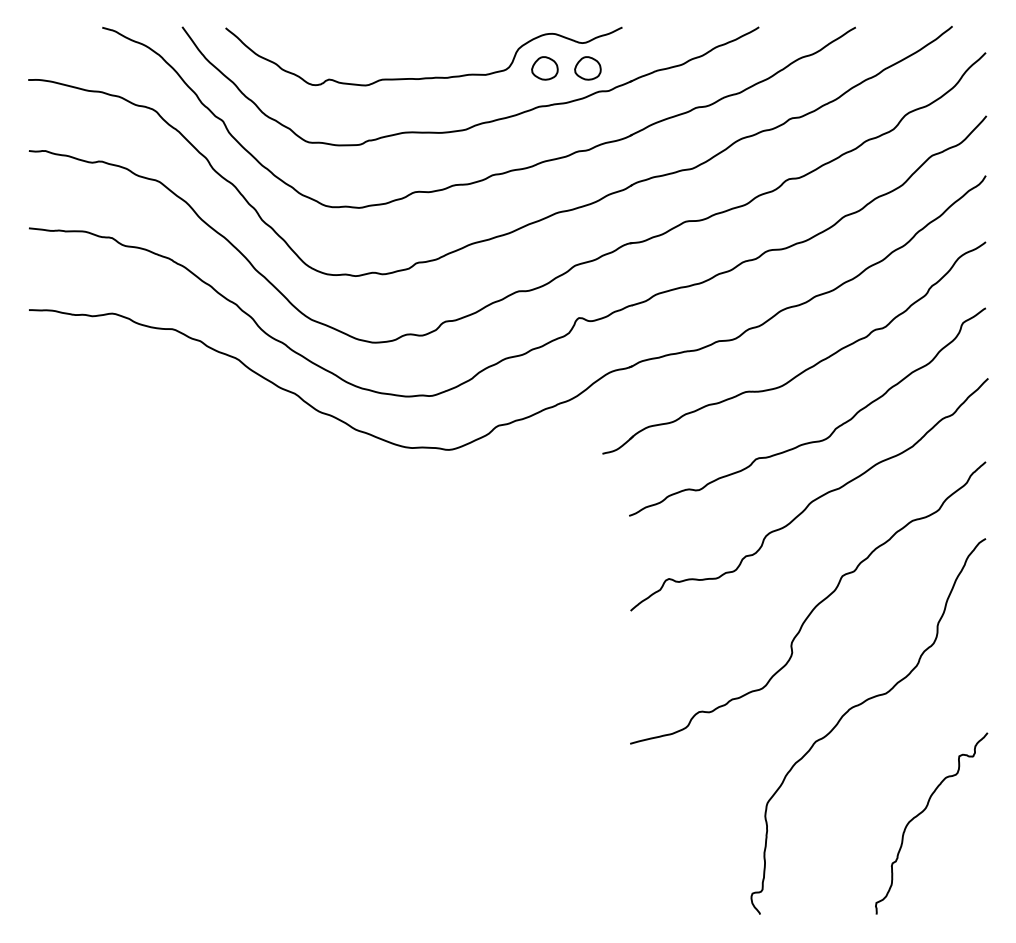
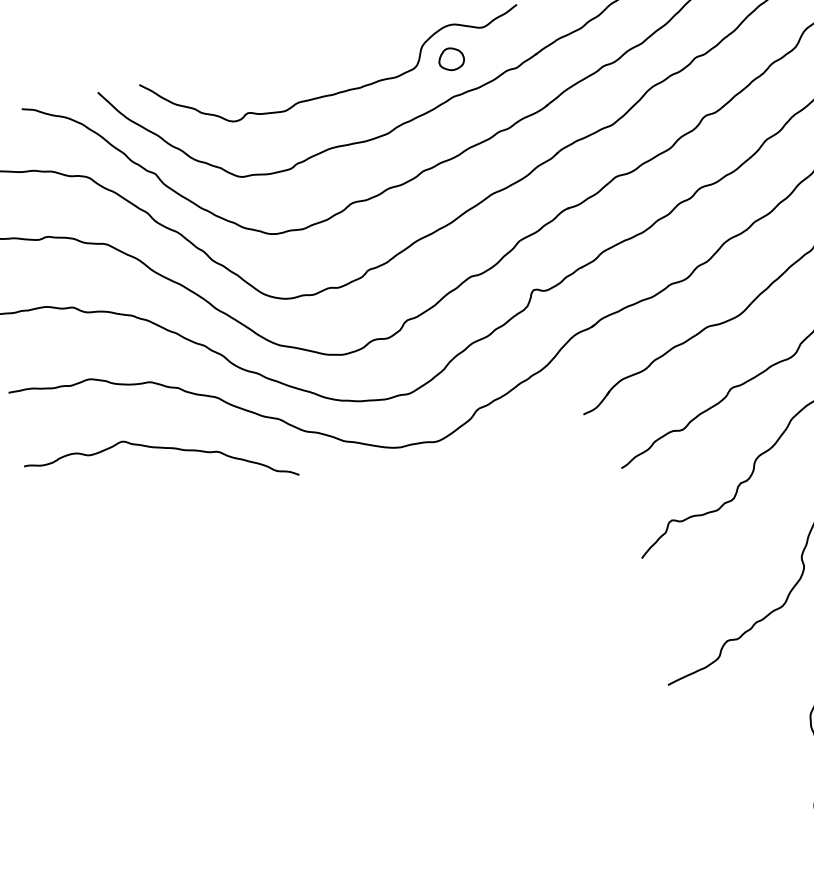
part: (587, 68) -> (491, 50), removed
curve: (169, 398) -> (160, 448), added

